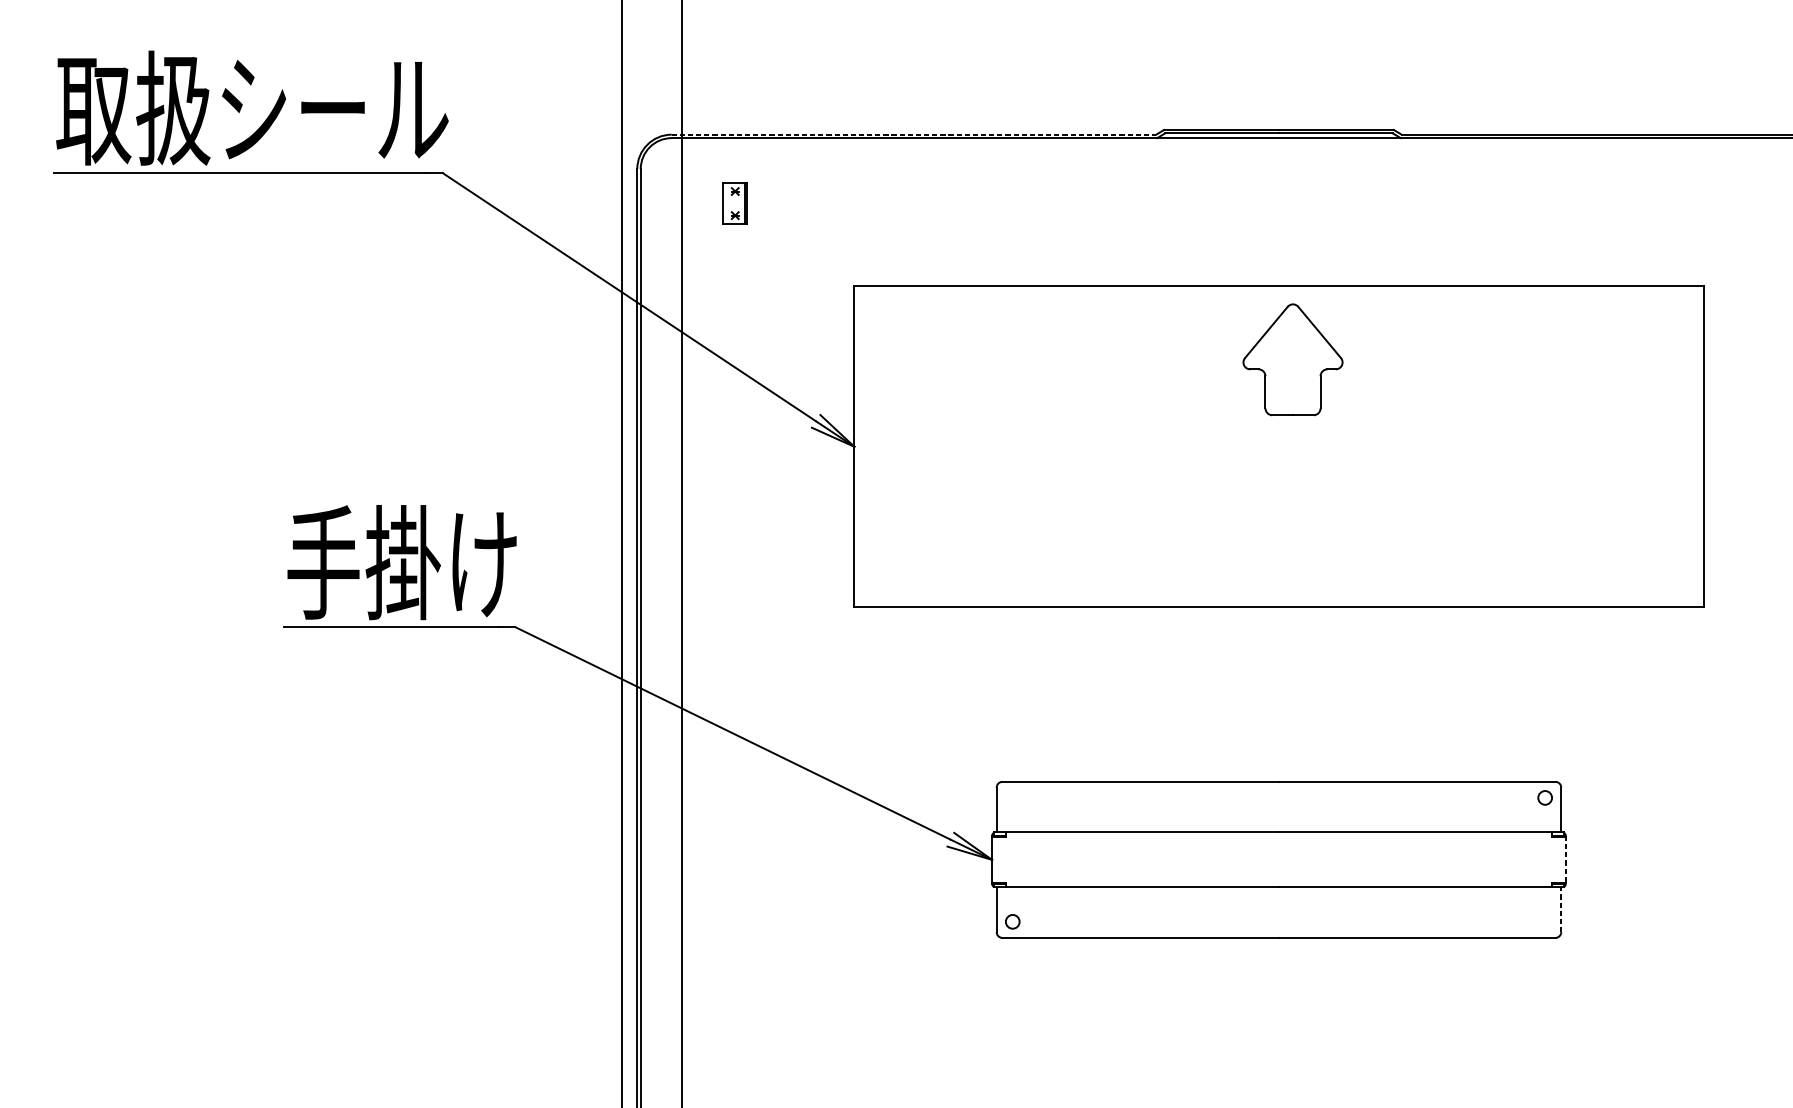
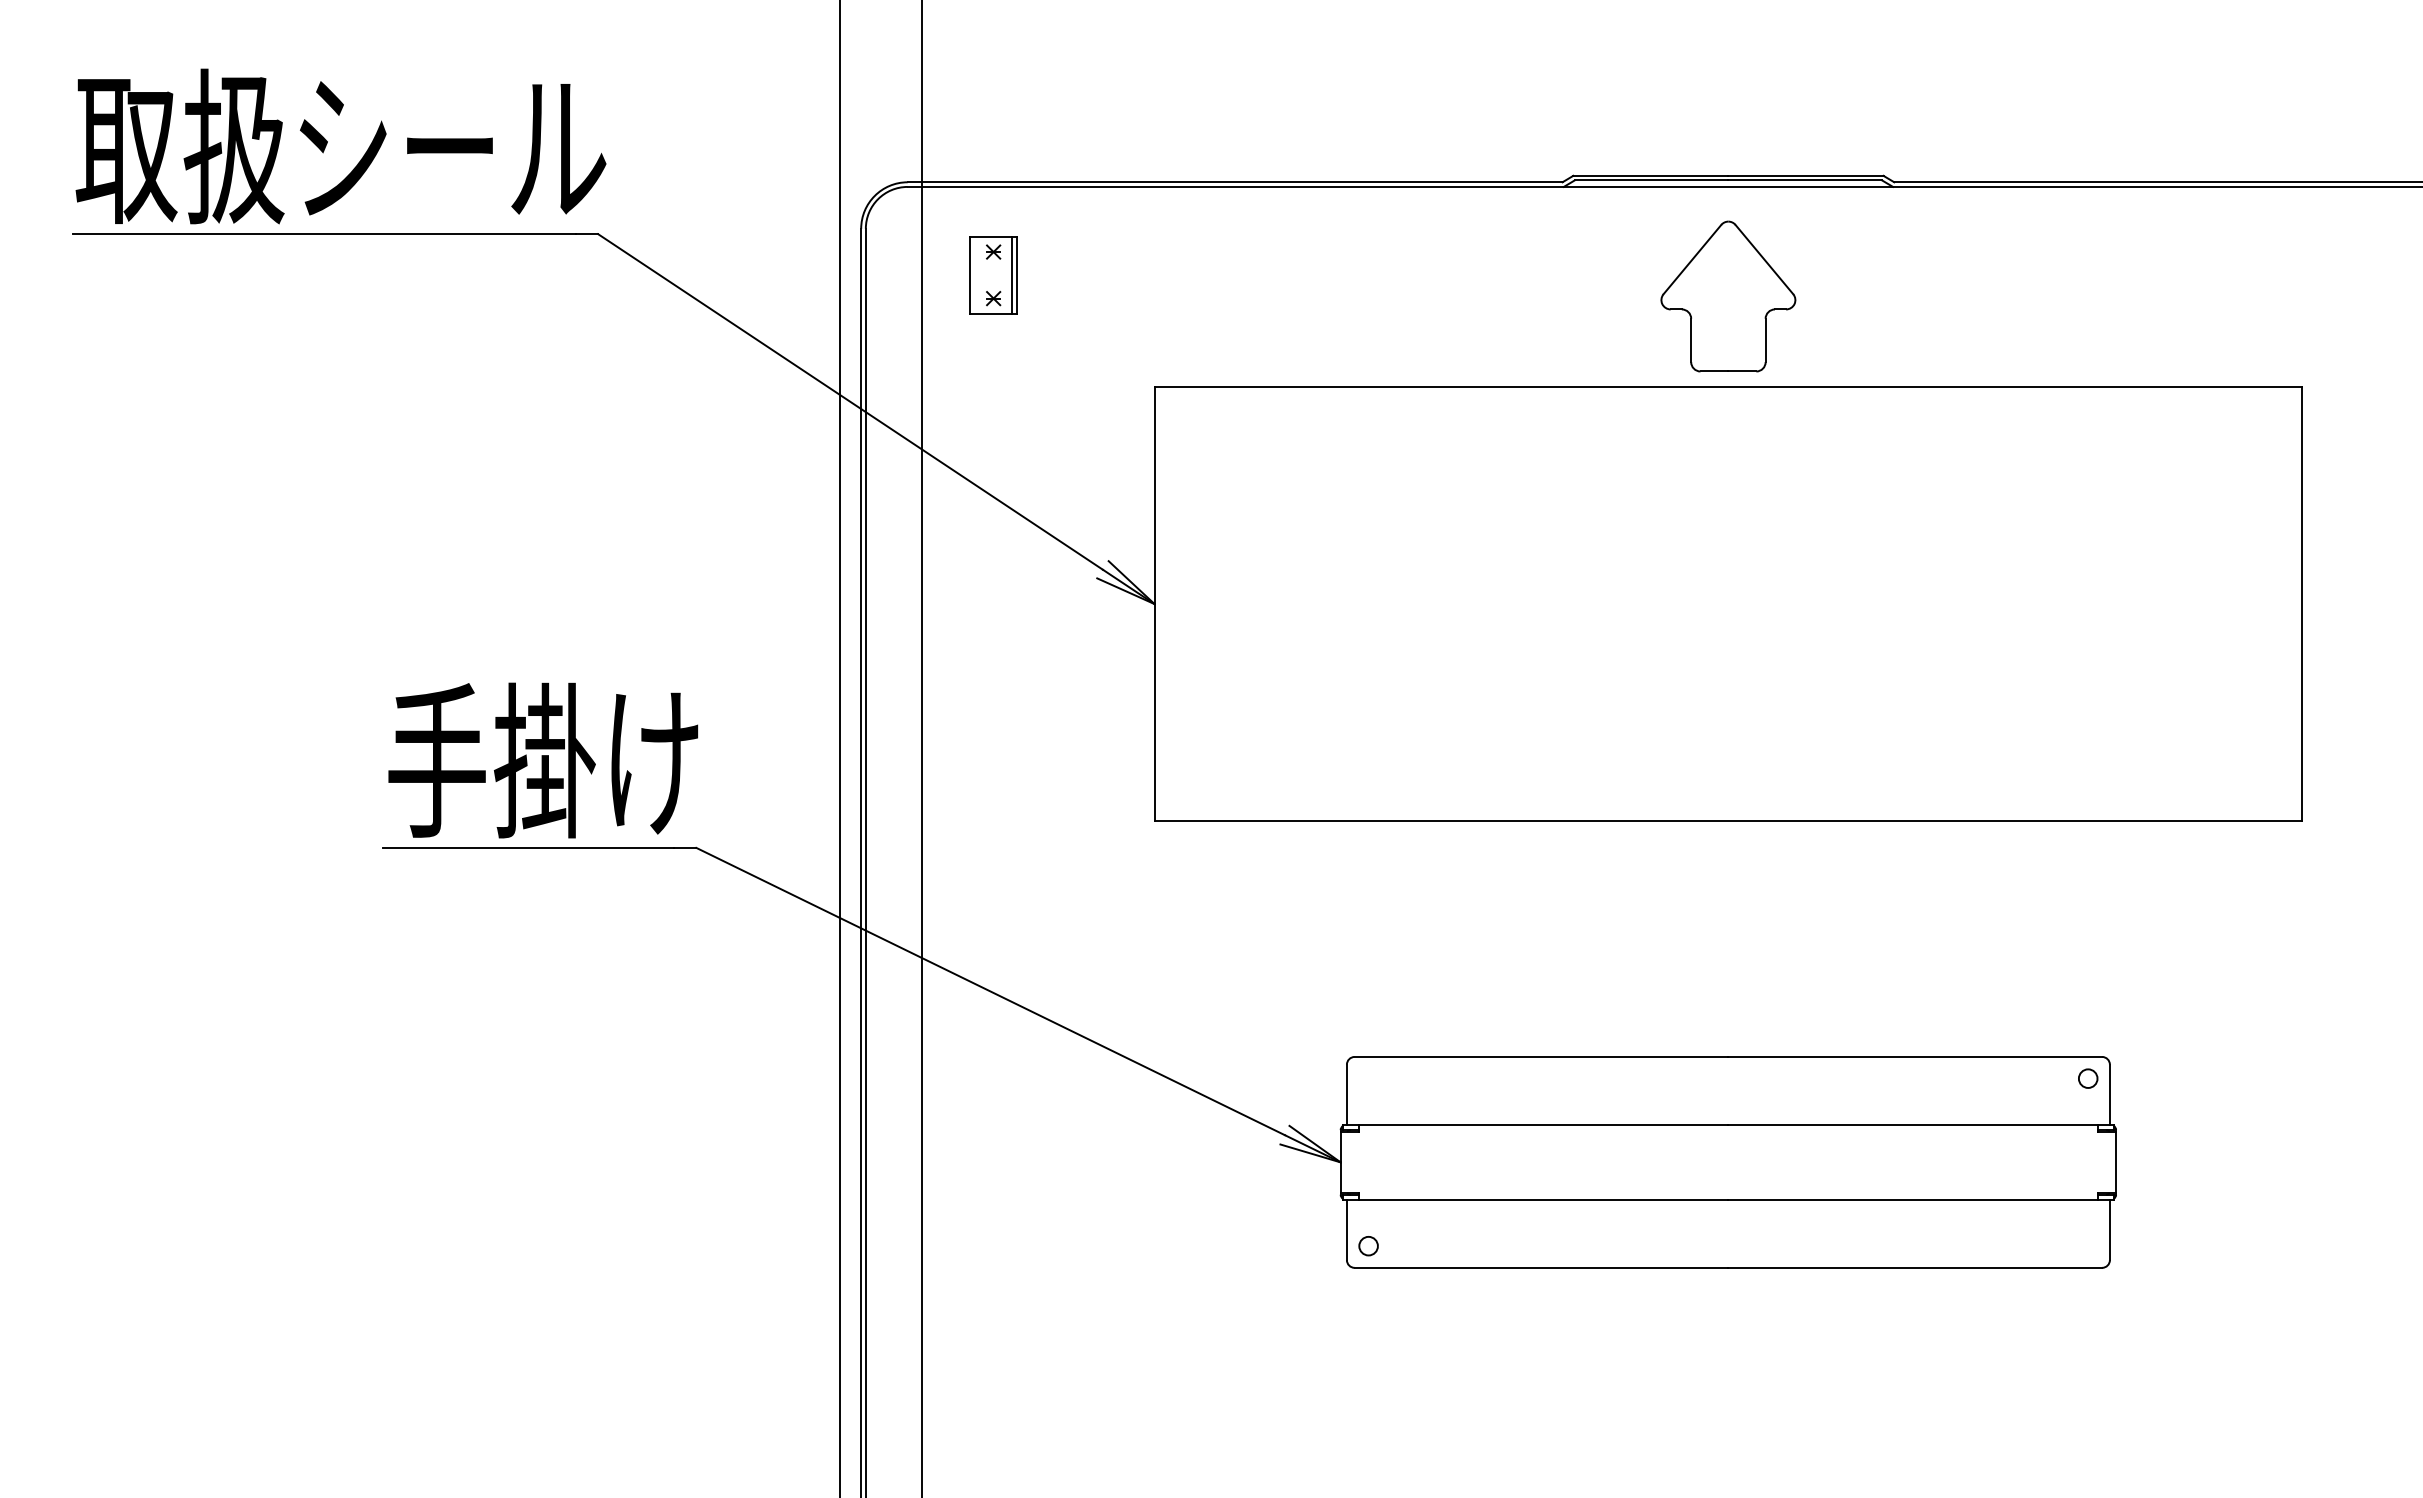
line: (914, 134) -> (1235, 182), dashed -> solid
part: (735, 203) -> (993, 275), size x1.43
part: (1293, 359) -> (1728, 296), moved
line: (1566, 859) -> (2116, 1162), dashed -> solid
line: (1560, 909) -> (2109, 1229), dashed -> solid

